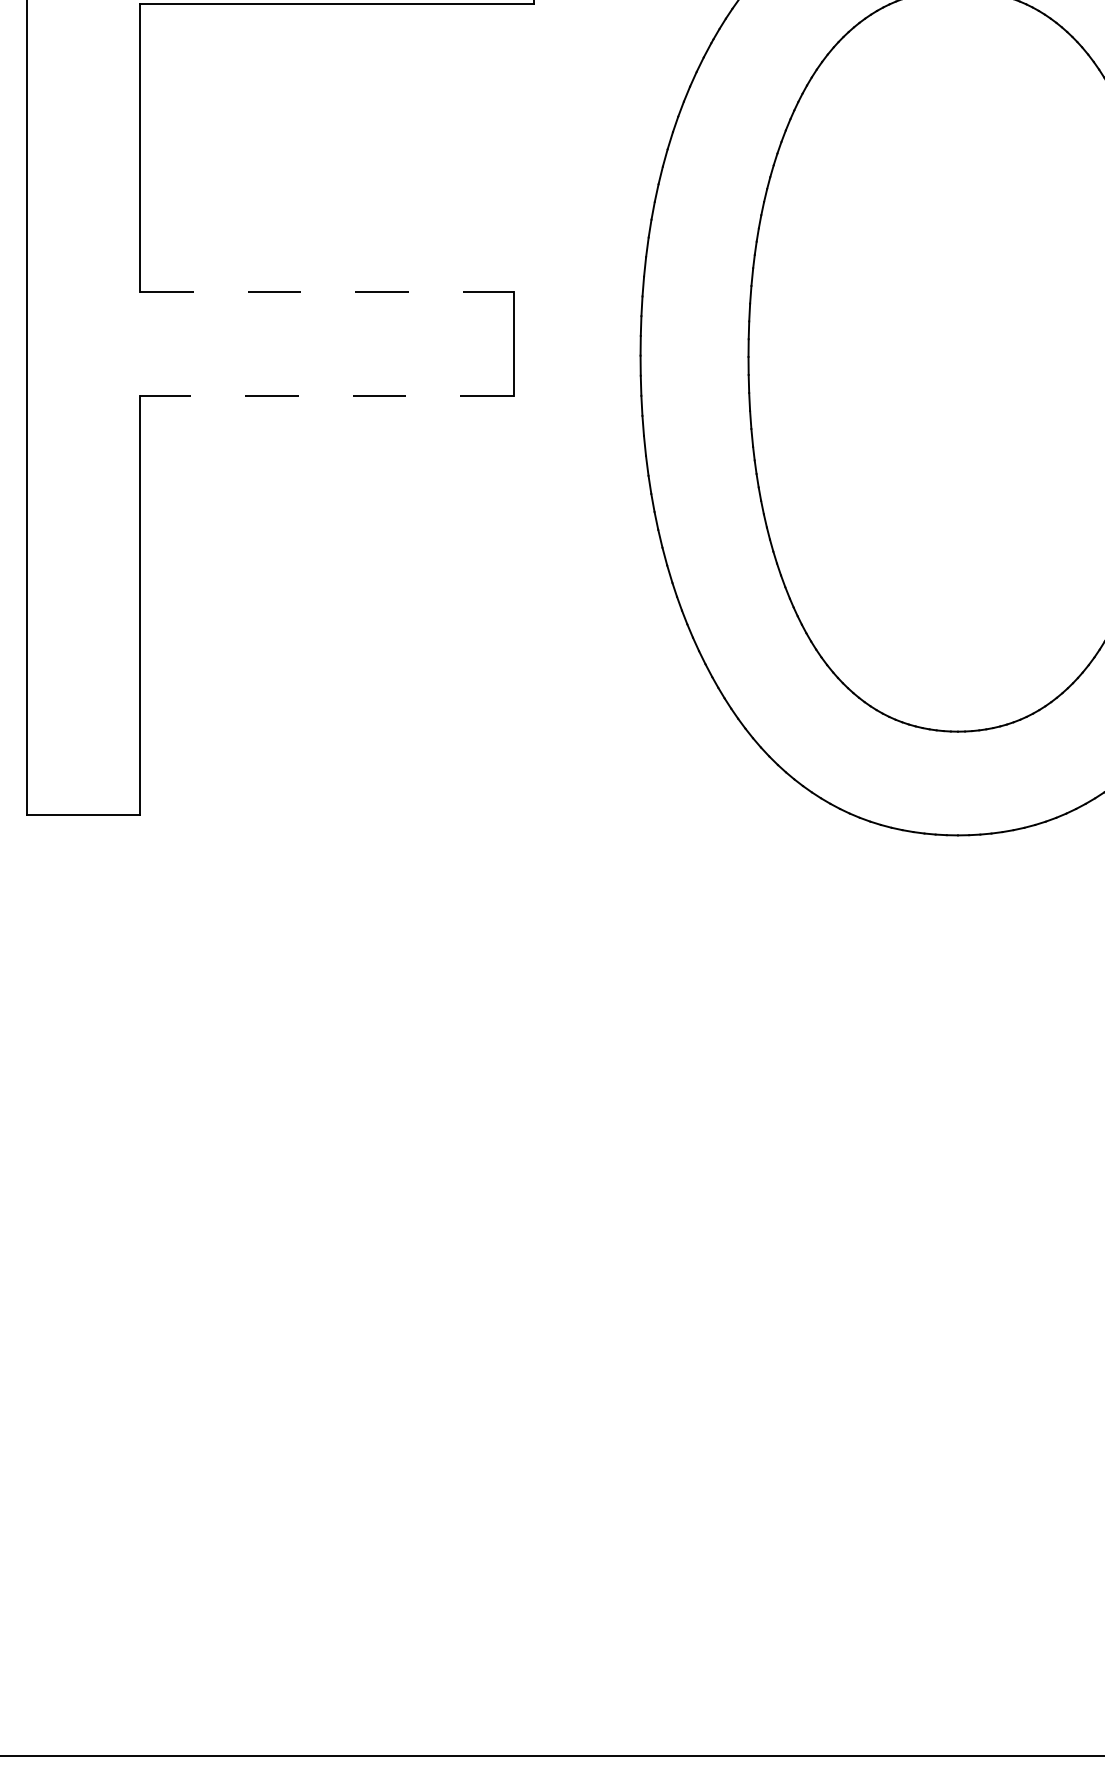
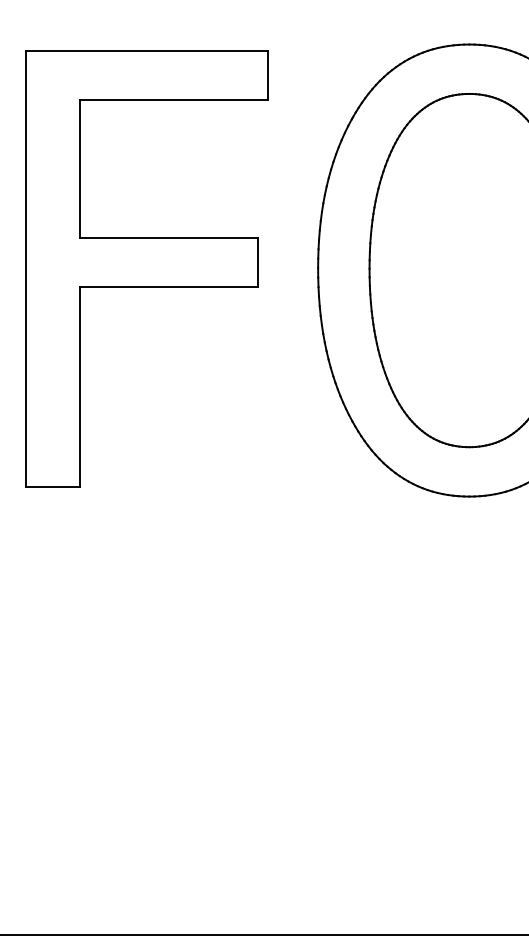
line: (328, 291) -> (169, 237), dashed -> solid
line: (326, 396) -> (168, 287), dashed -> solid

